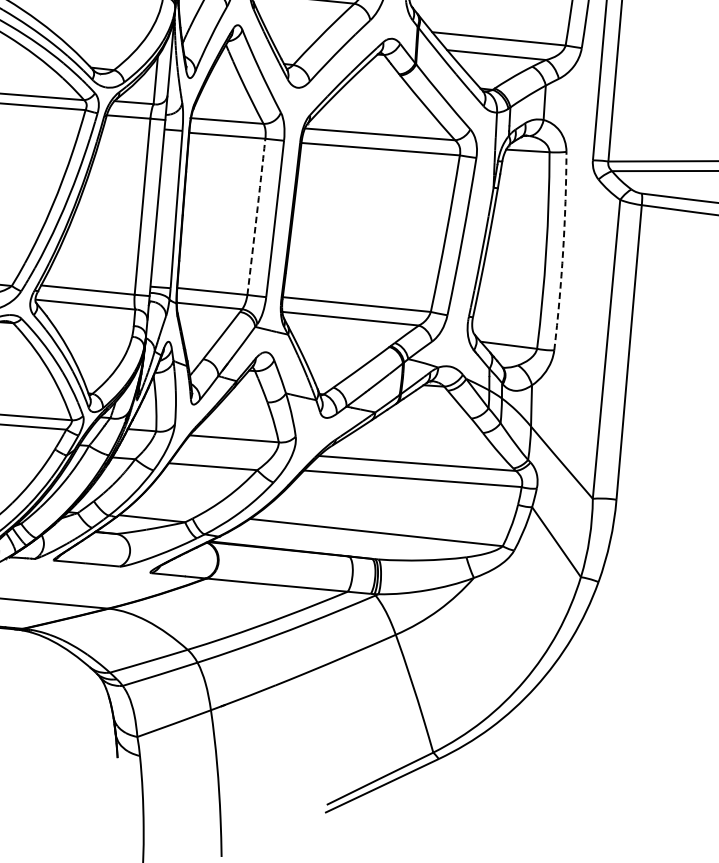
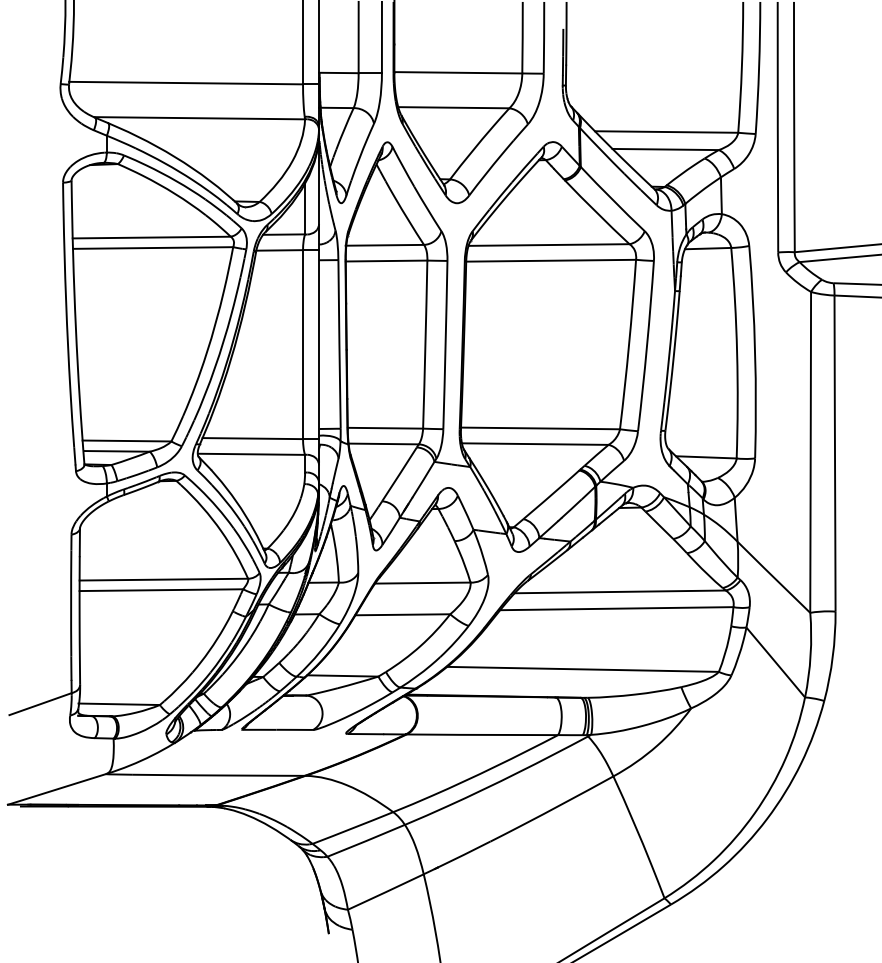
arc: (256, 216) -> (425, 344), dashed -> solid
arc: (563, 251) -> (755, 352), dashed -> solid

